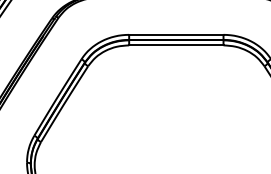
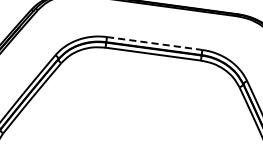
line: (176, 34) -> (154, 43), solid -> dashed

